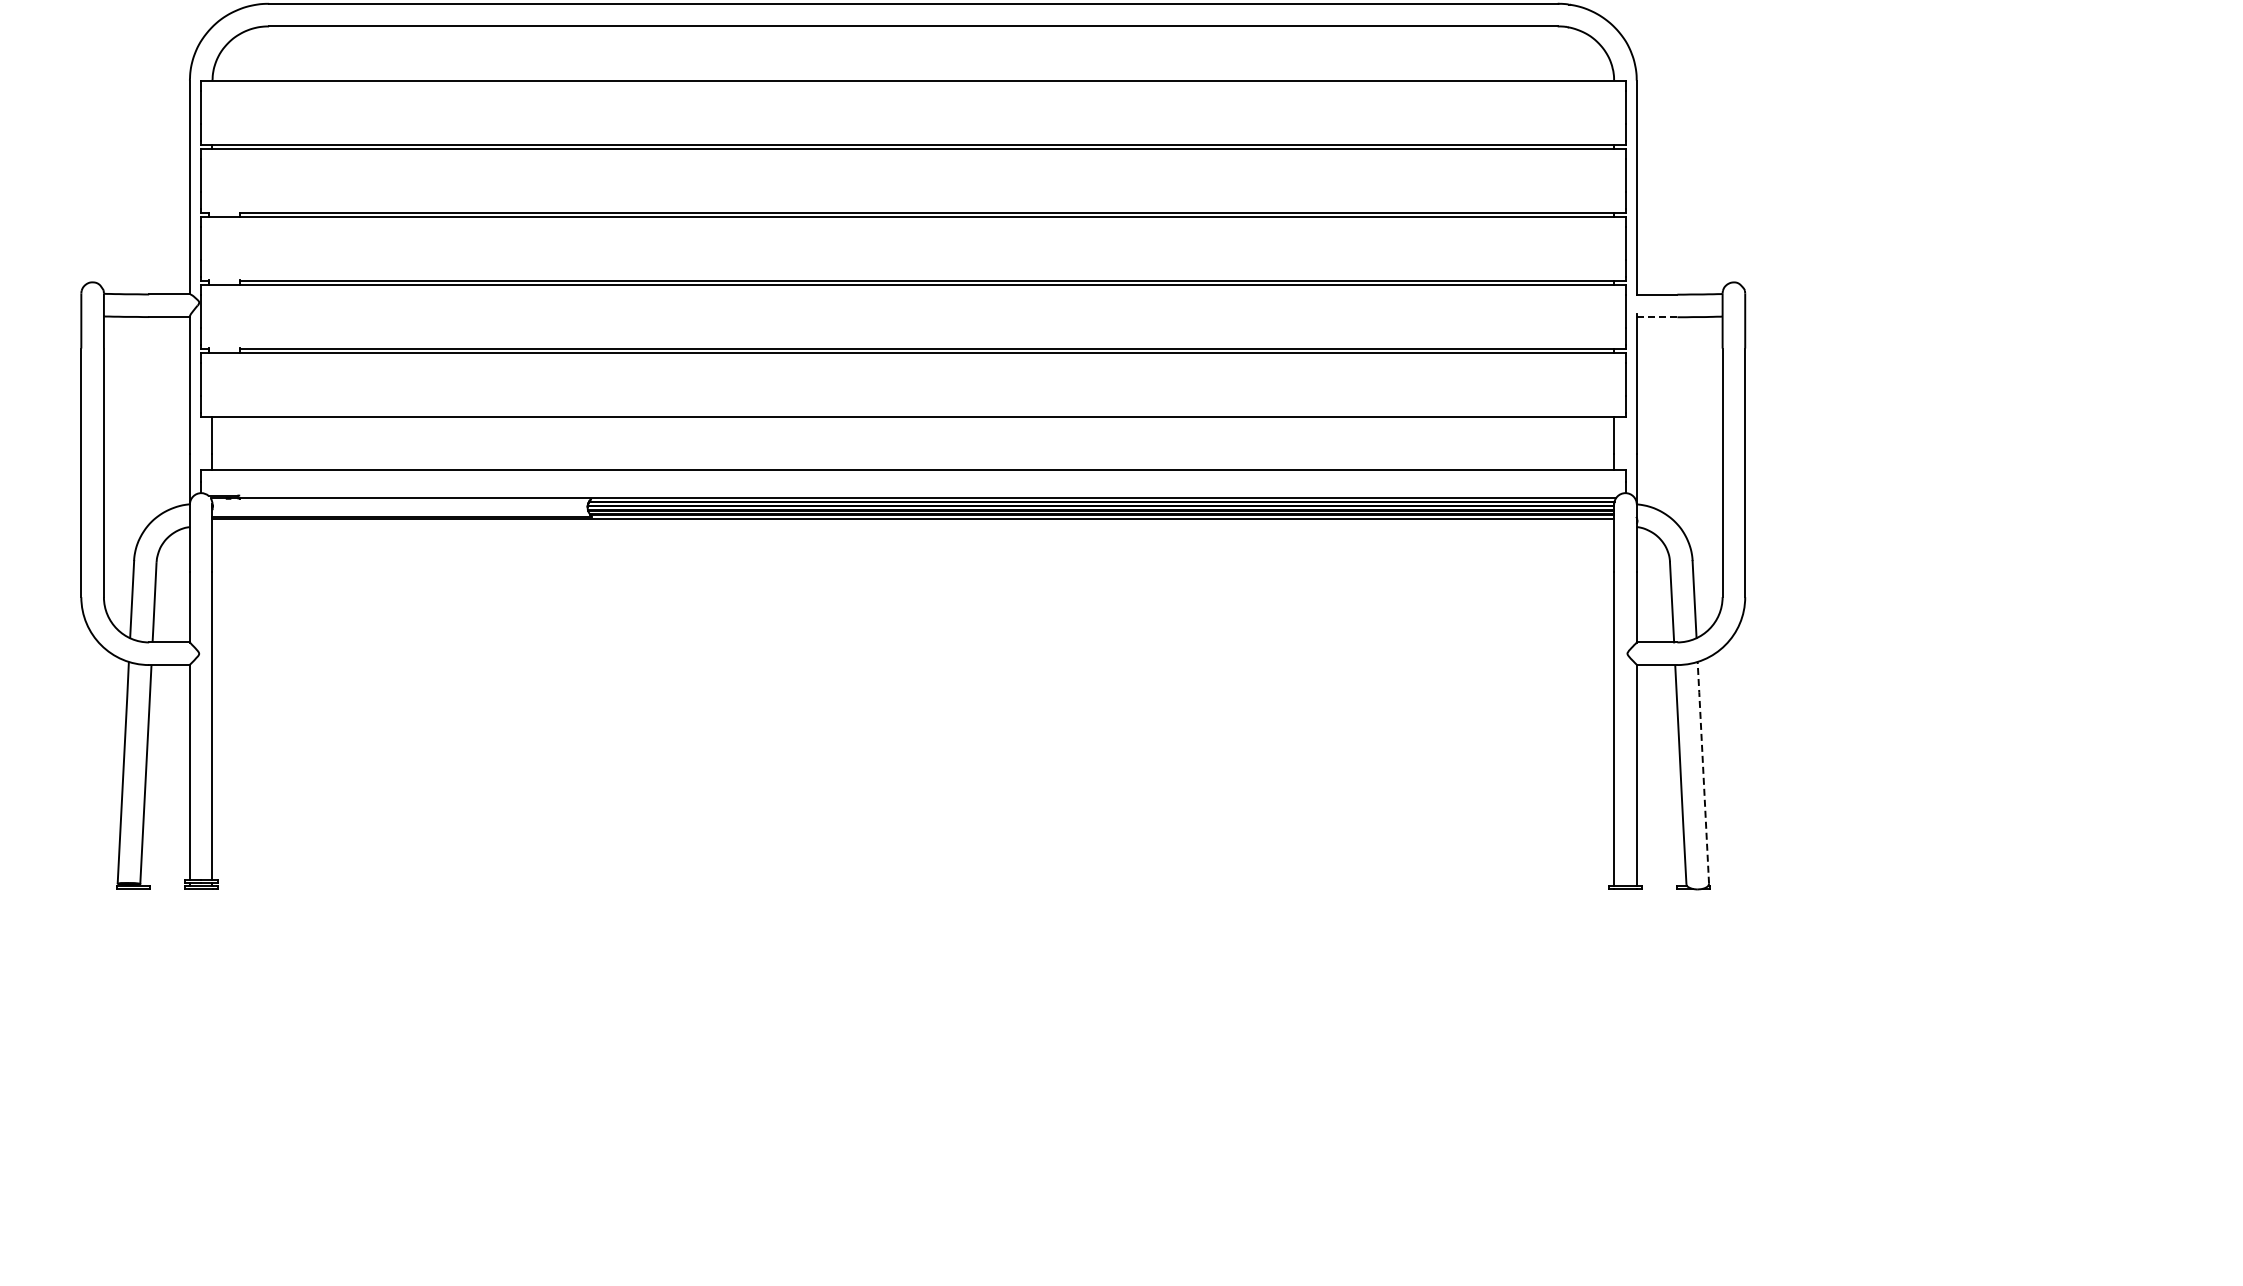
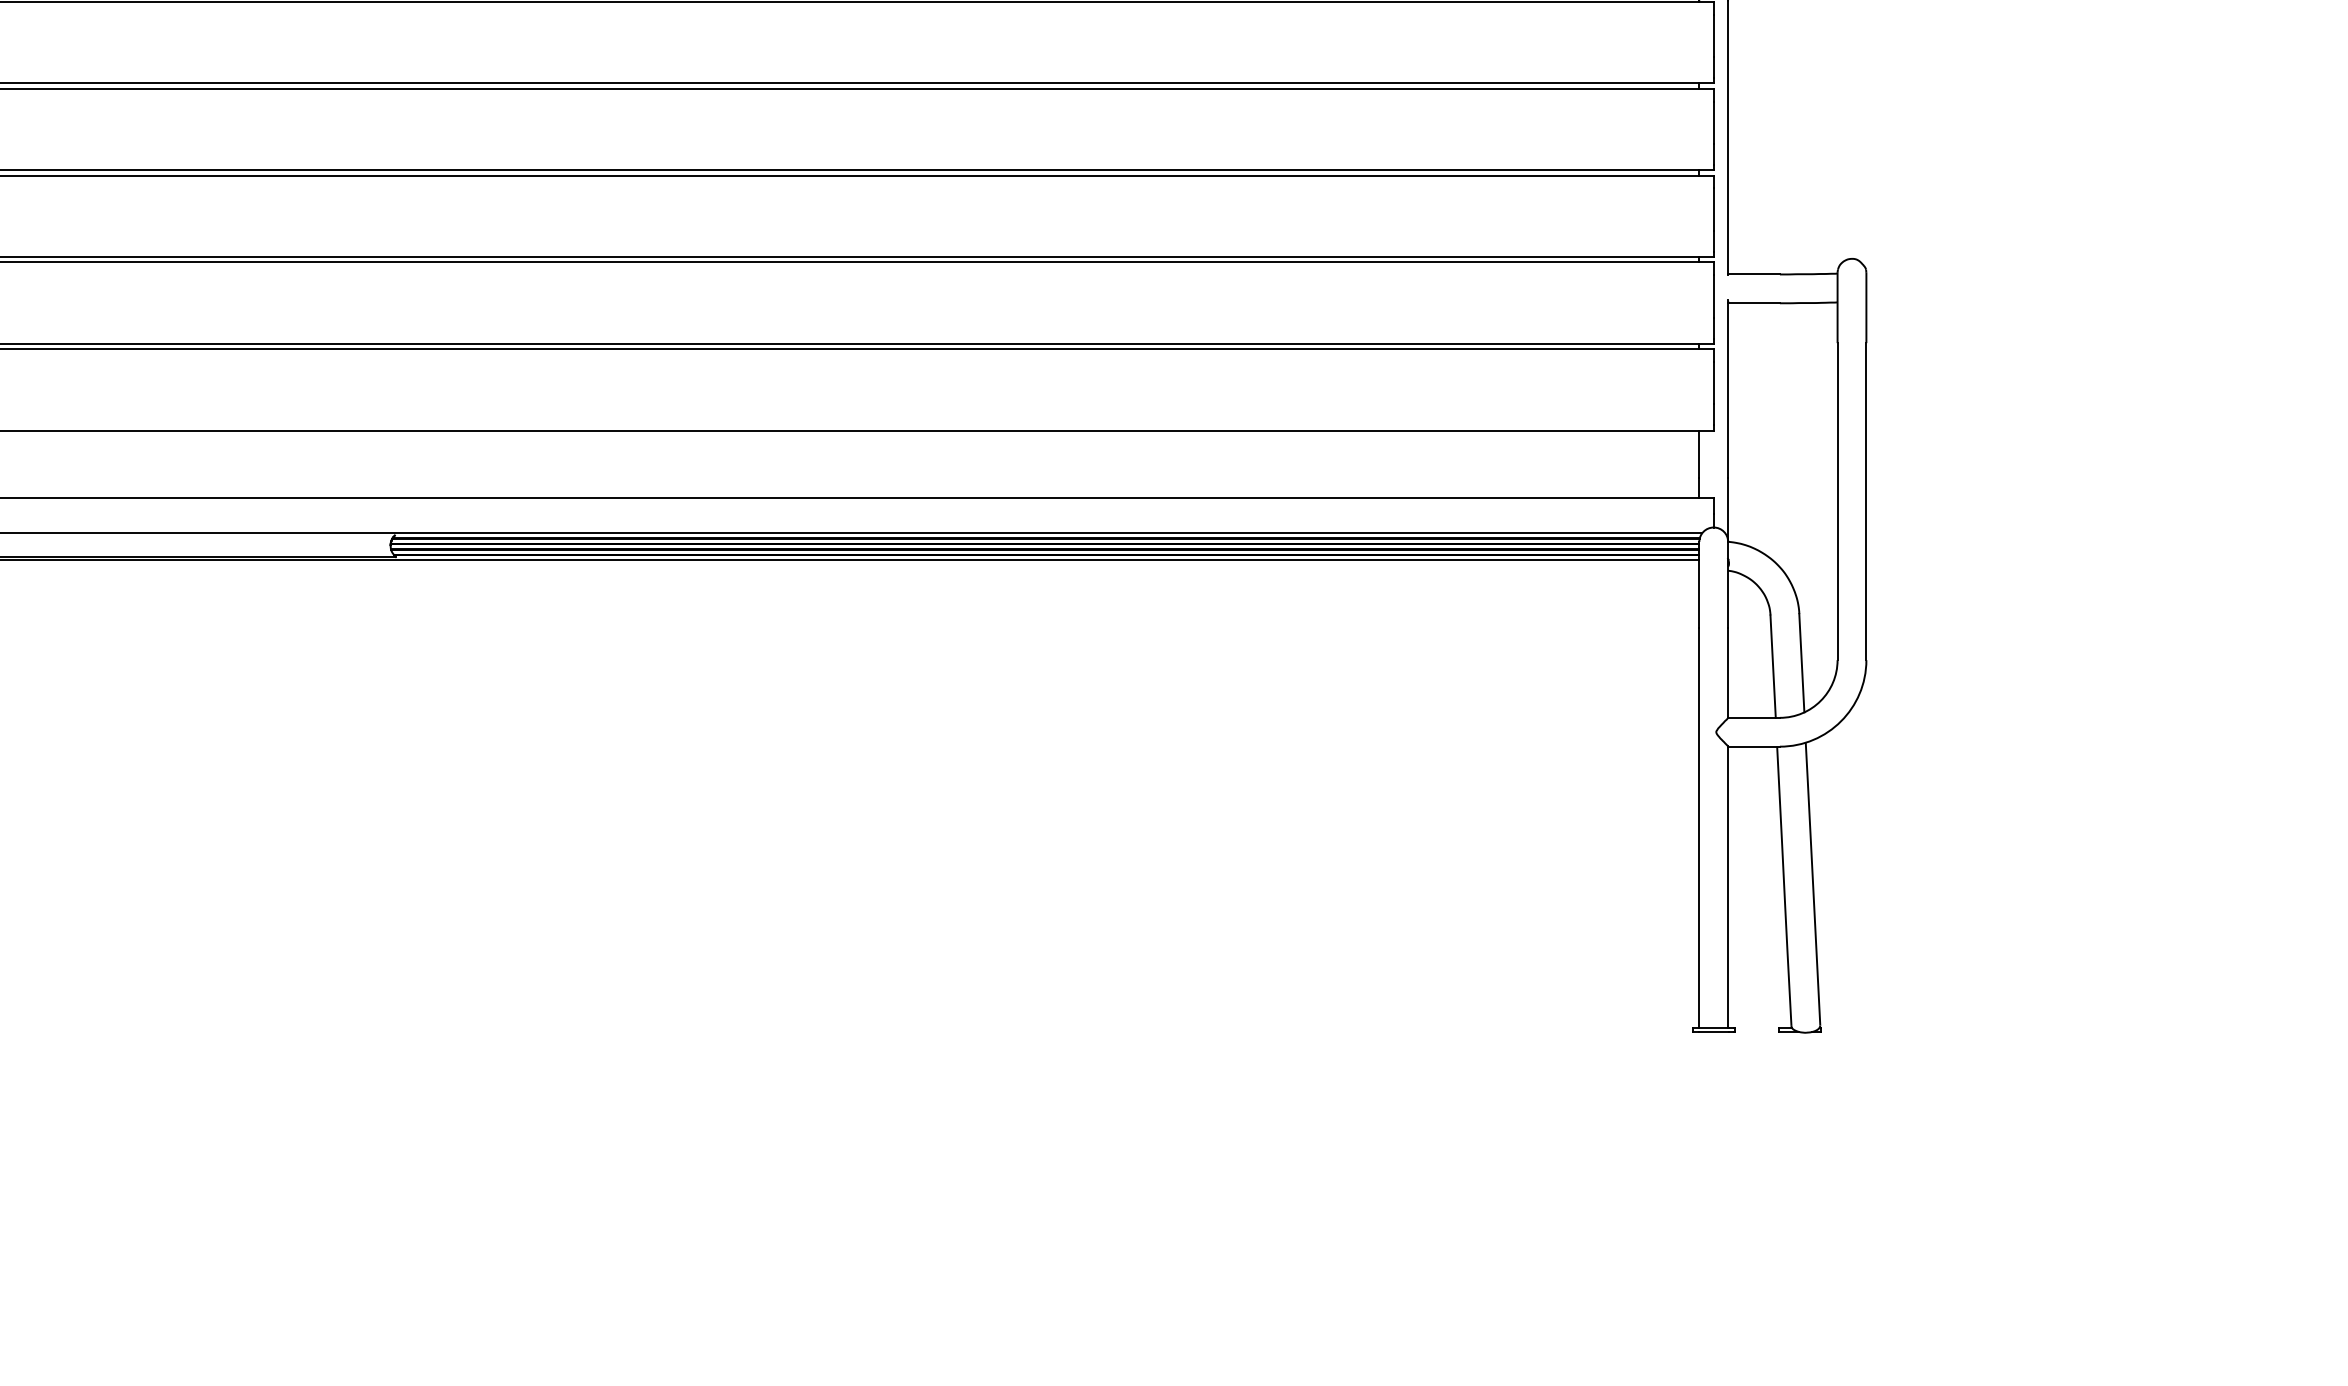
line: (1657, 317) -> (1754, 303), dashed -> solid
line: (1703, 771) -> (1813, 882), dashed -> solid

